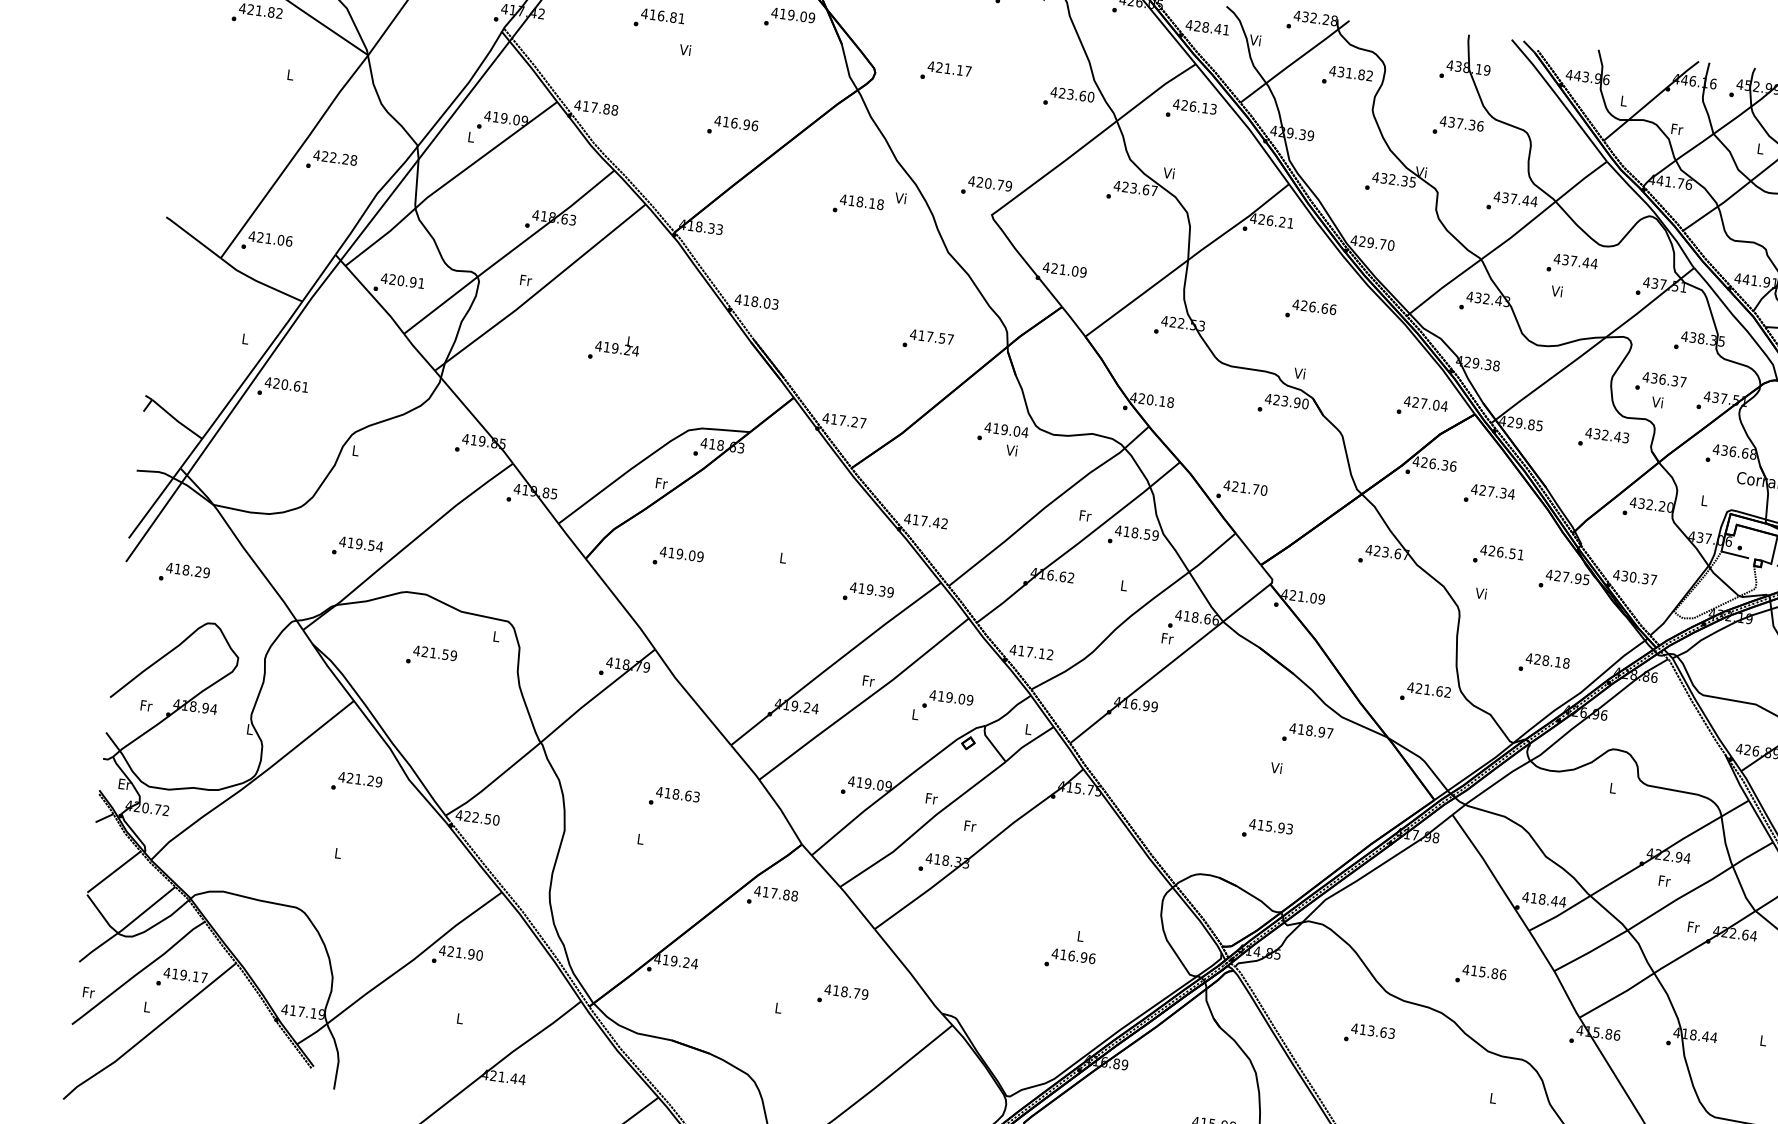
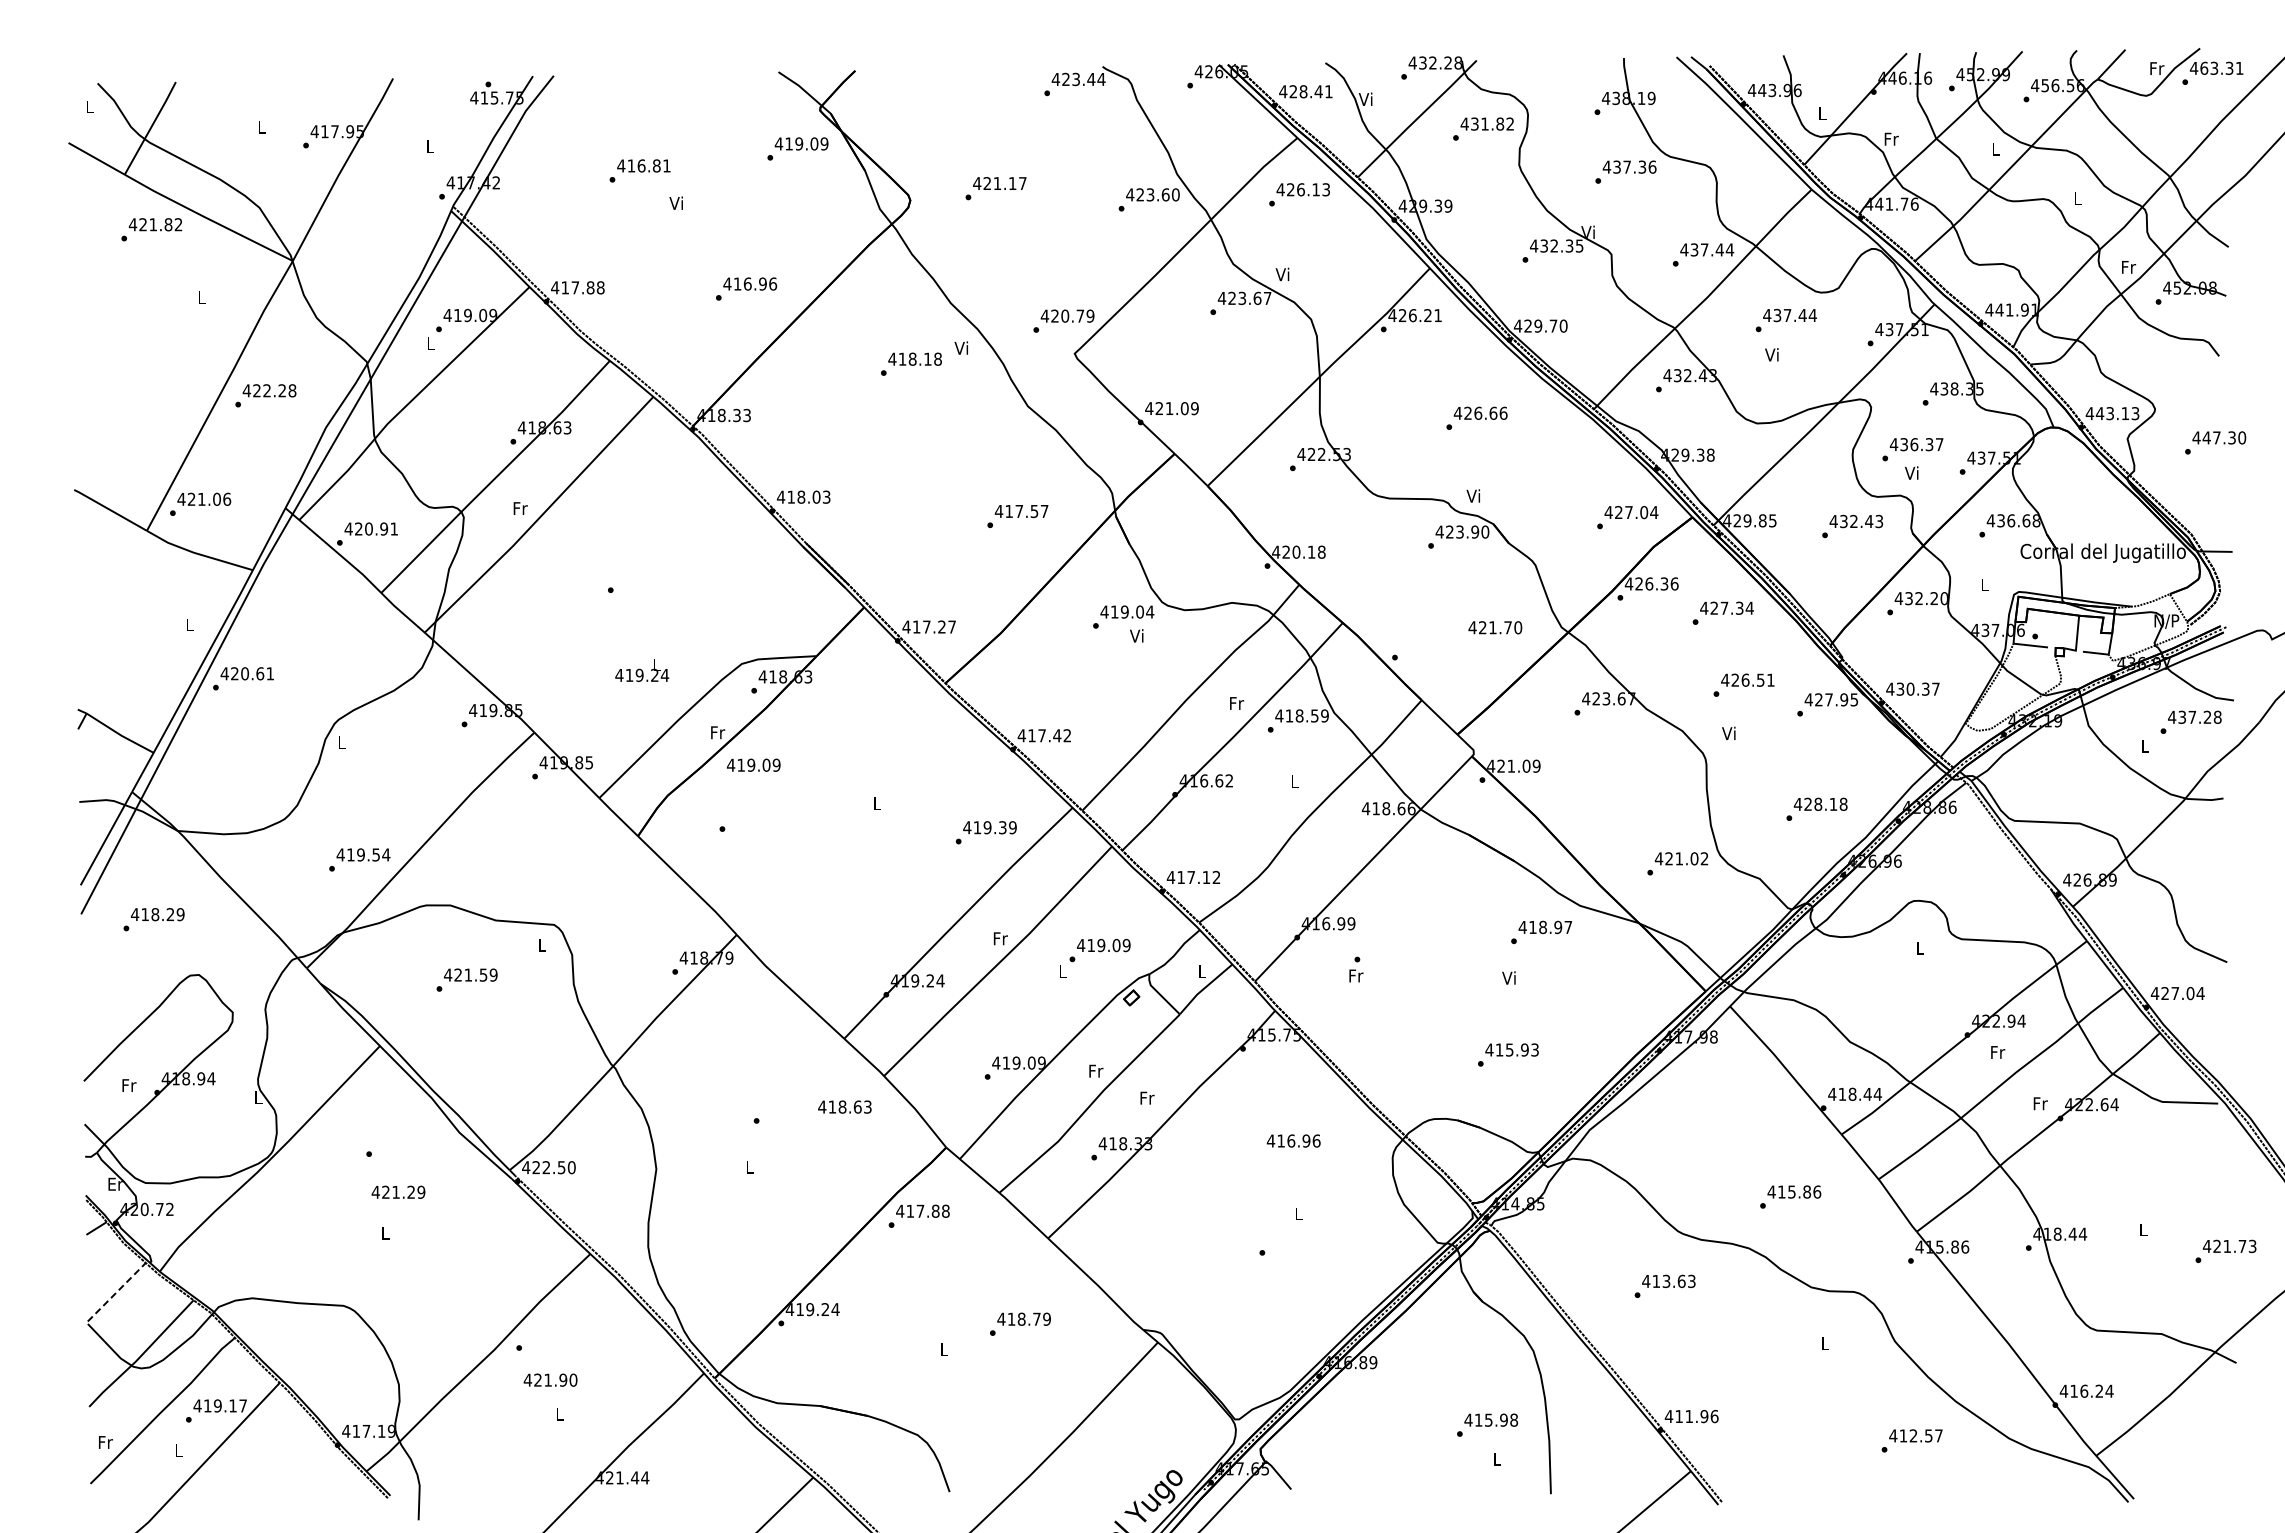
text: (618, 344) -> (642, 670), moved
text: (1245, 487) -> (1495, 627), moved
text: (681, 553) -> (753, 764), moved
text: (1168, 633) -> (1356, 969), moved
text: (1439, 691) -> (1694, 858), 421.62 -> 421.02
text: (360, 778) -> (398, 1191), moved
text: (677, 794) -> (844, 1106), moved
line: (114, 871) -> (117, 1291), solid -> dashed
text: (461, 952) -> (550, 1379), moved
text: (1073, 955) -> (1293, 1140), moved

